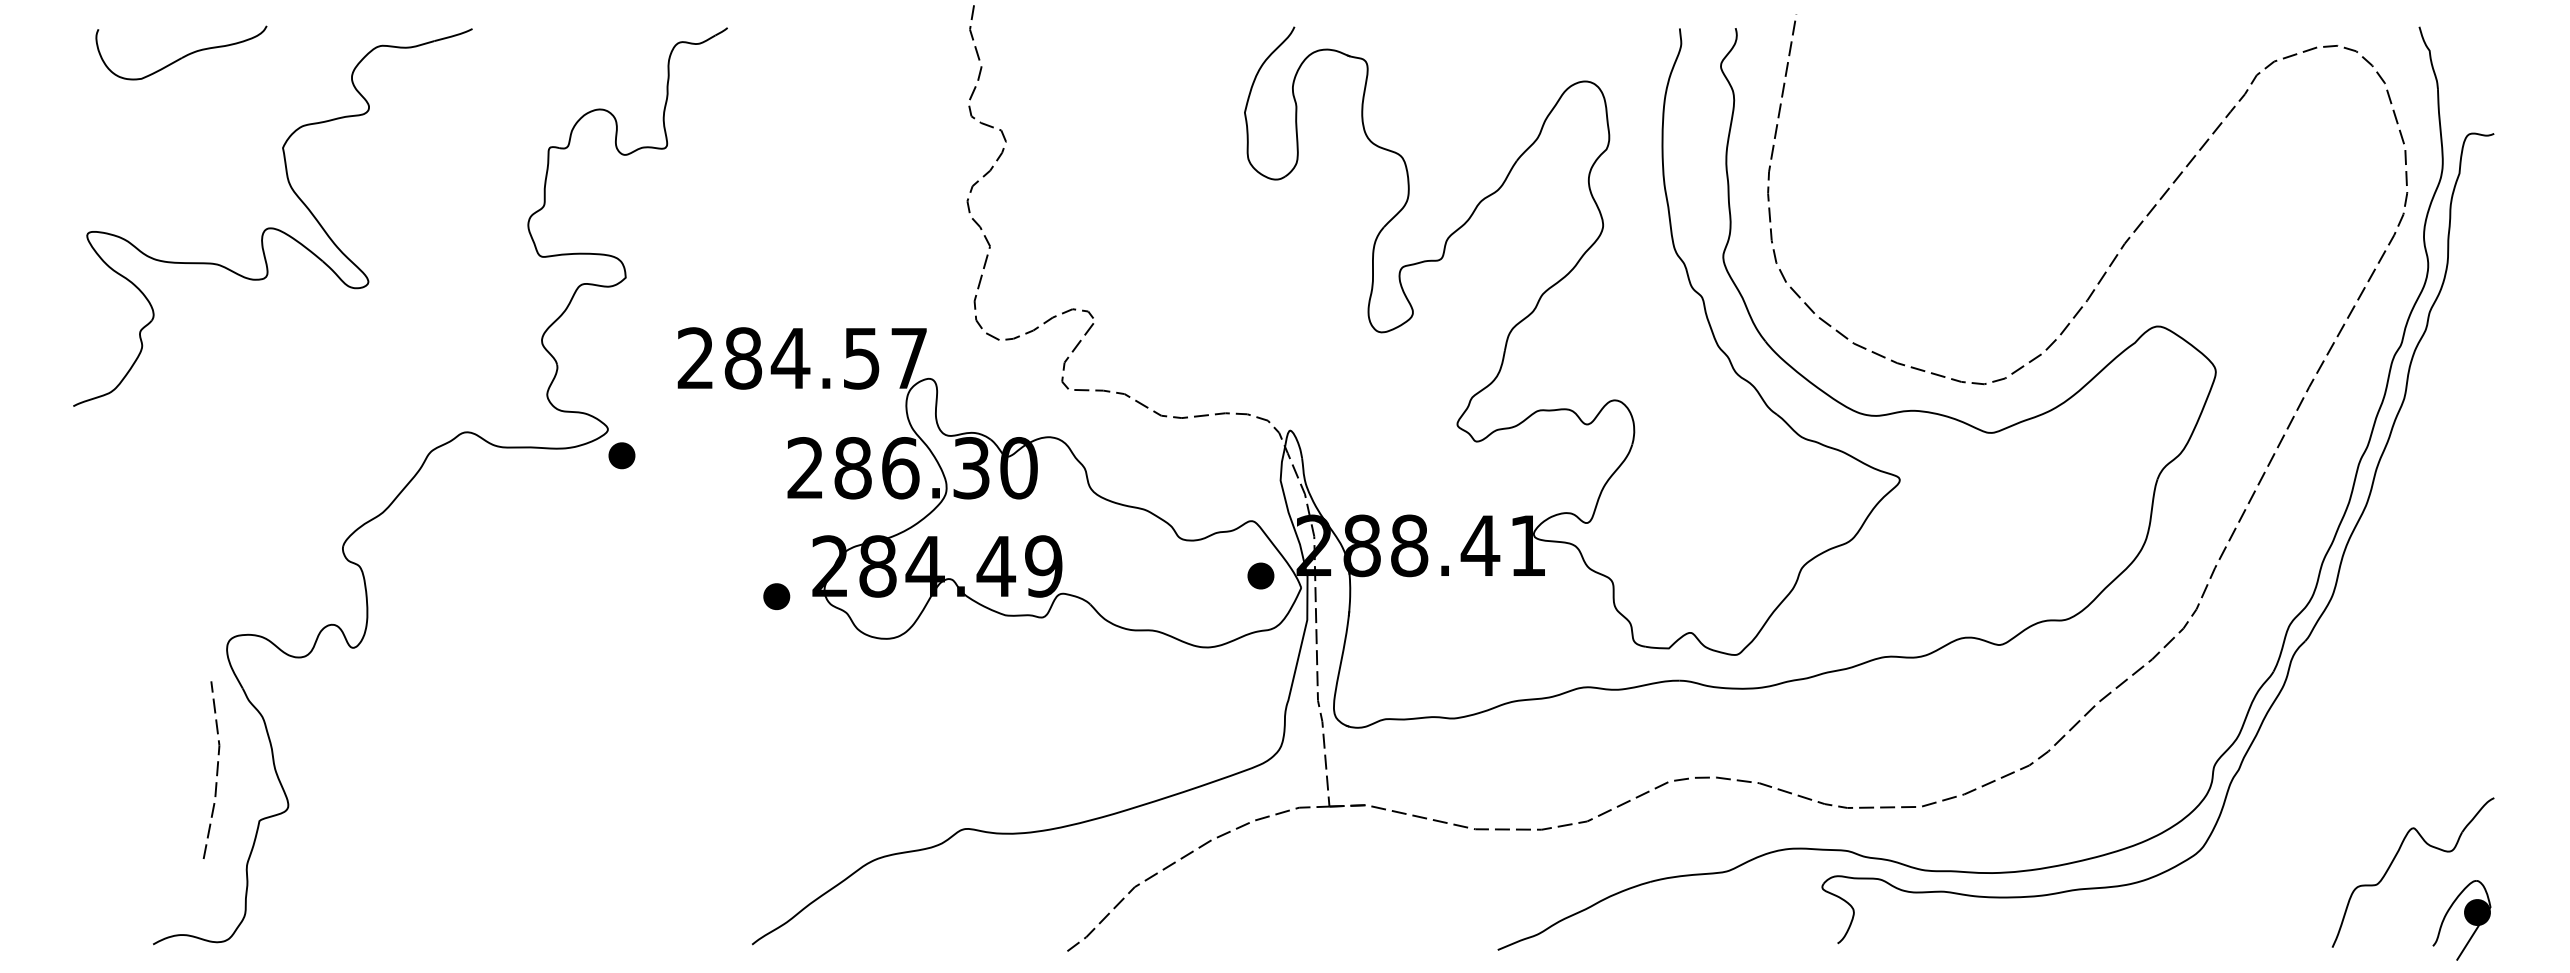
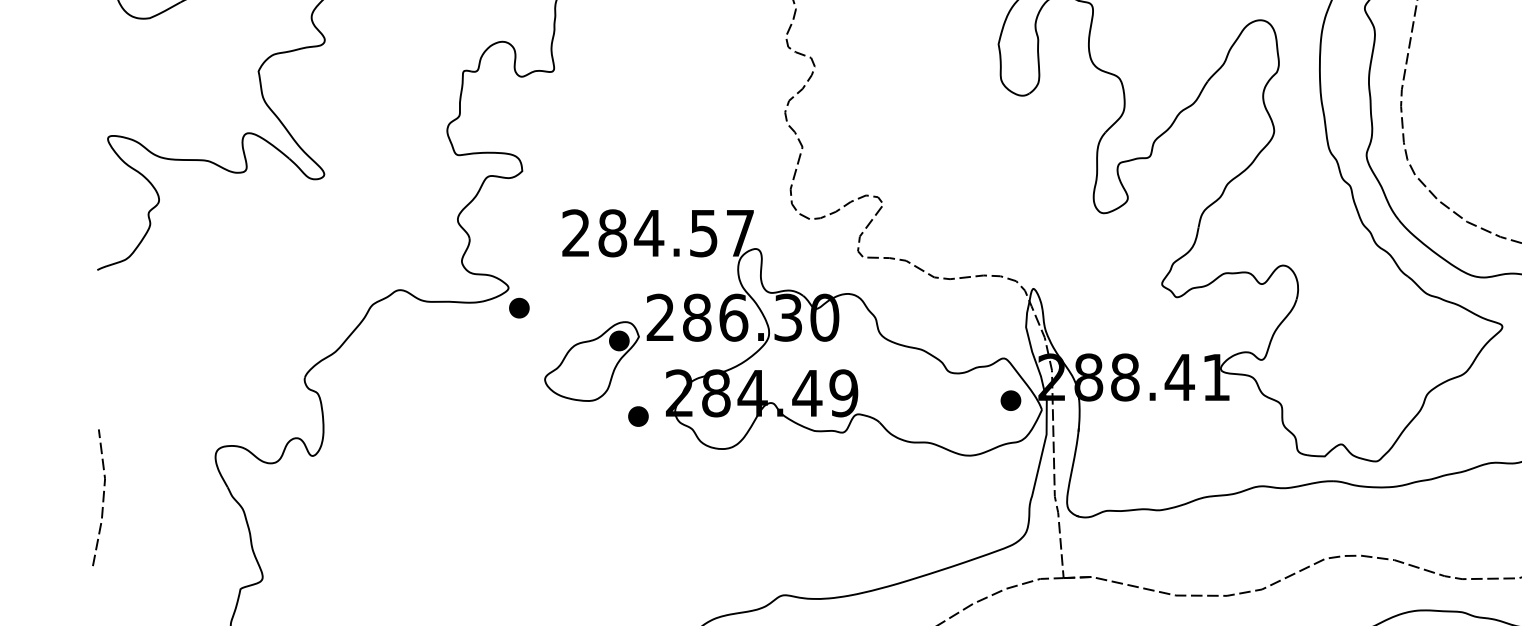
part: (716, 525) -> (592, 361), added
line: (216, 769) -> (102, 497), moved

